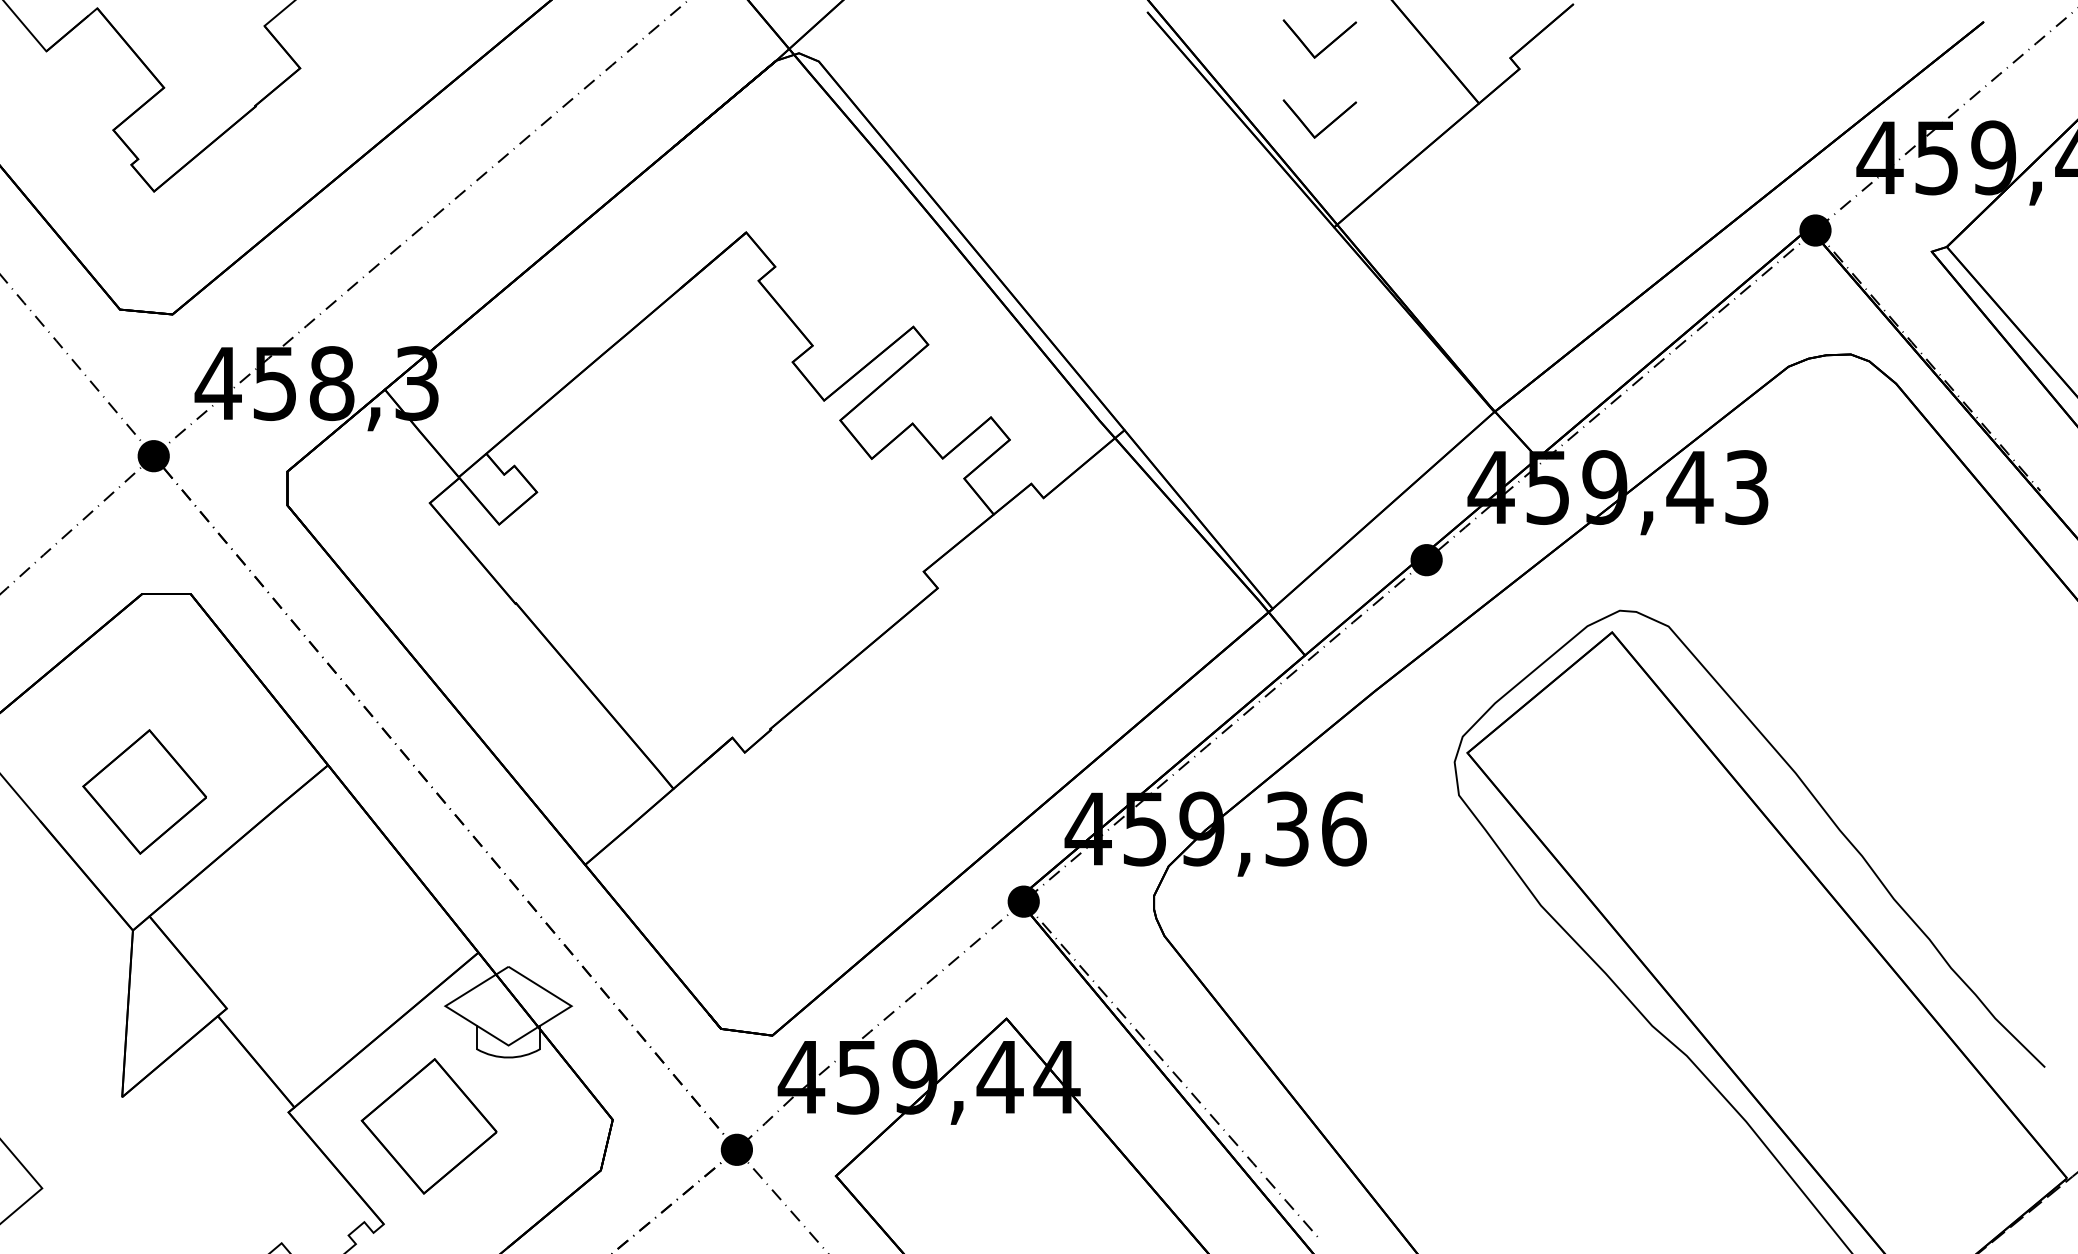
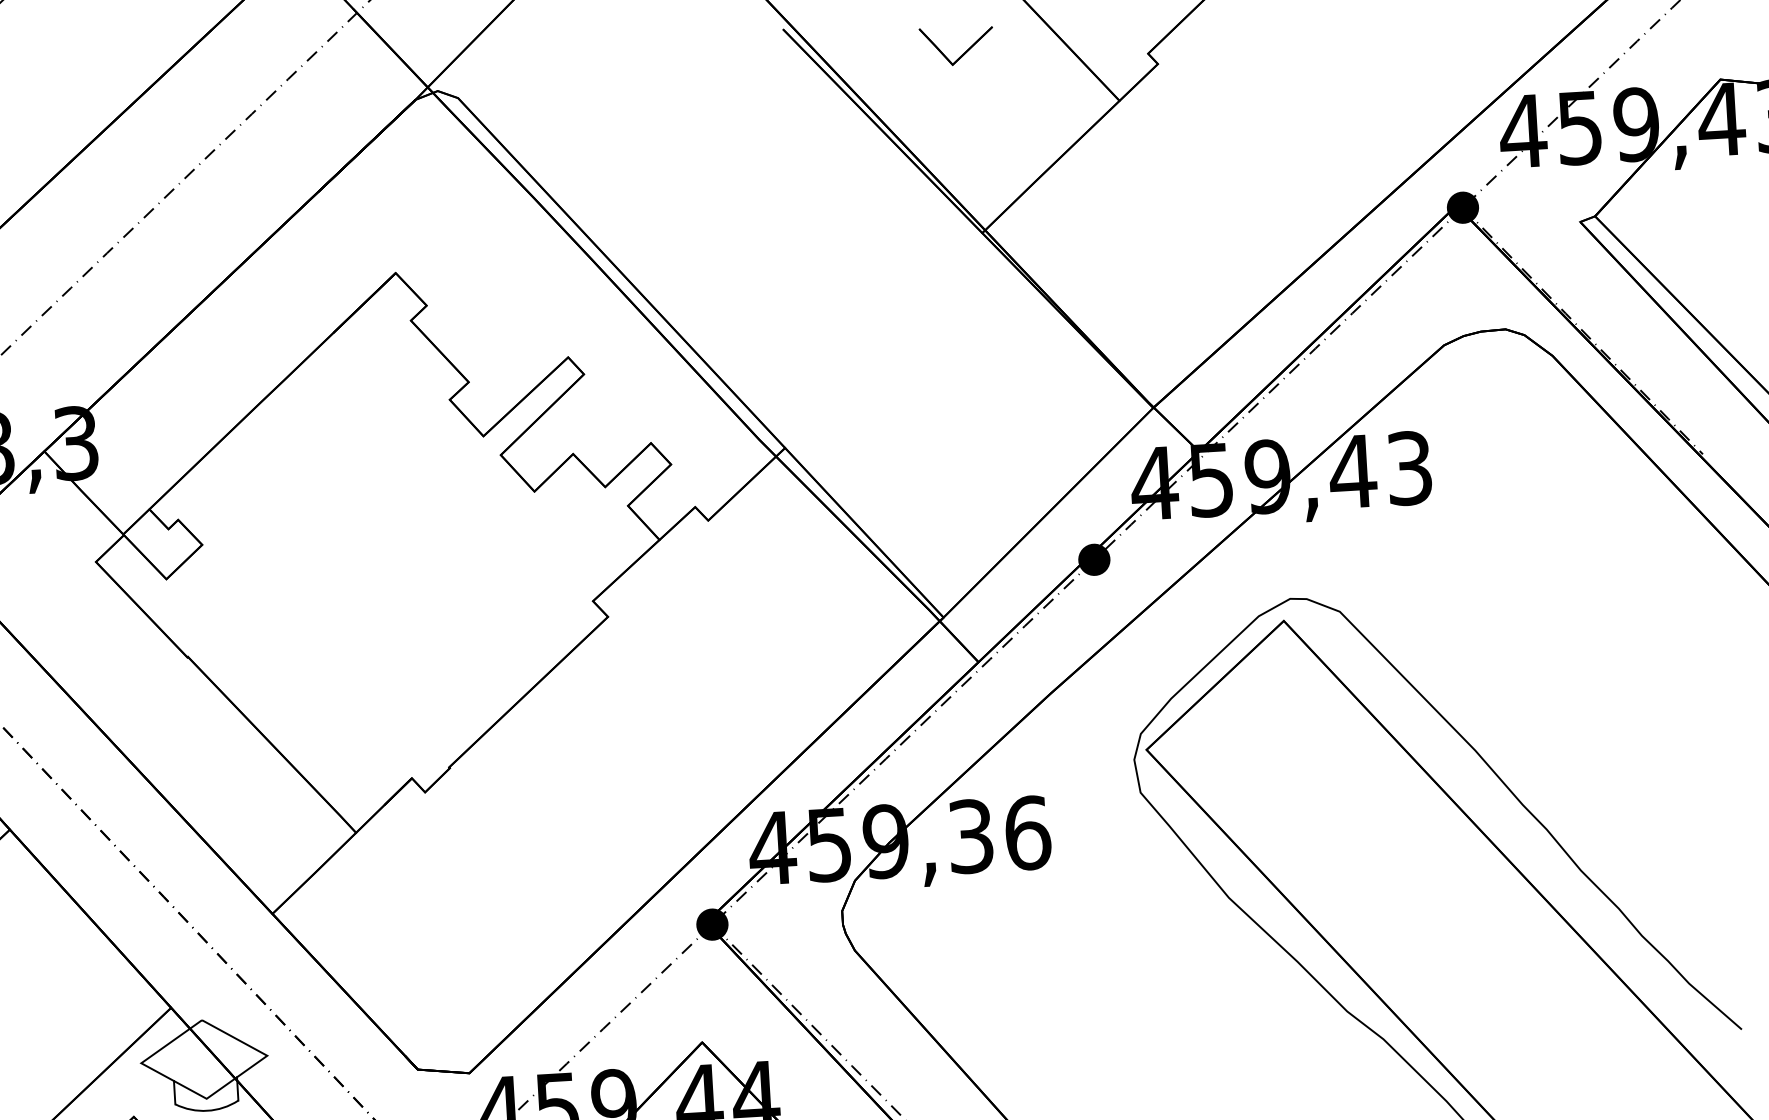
part: (1324, 127) -> (966, 134), removed

